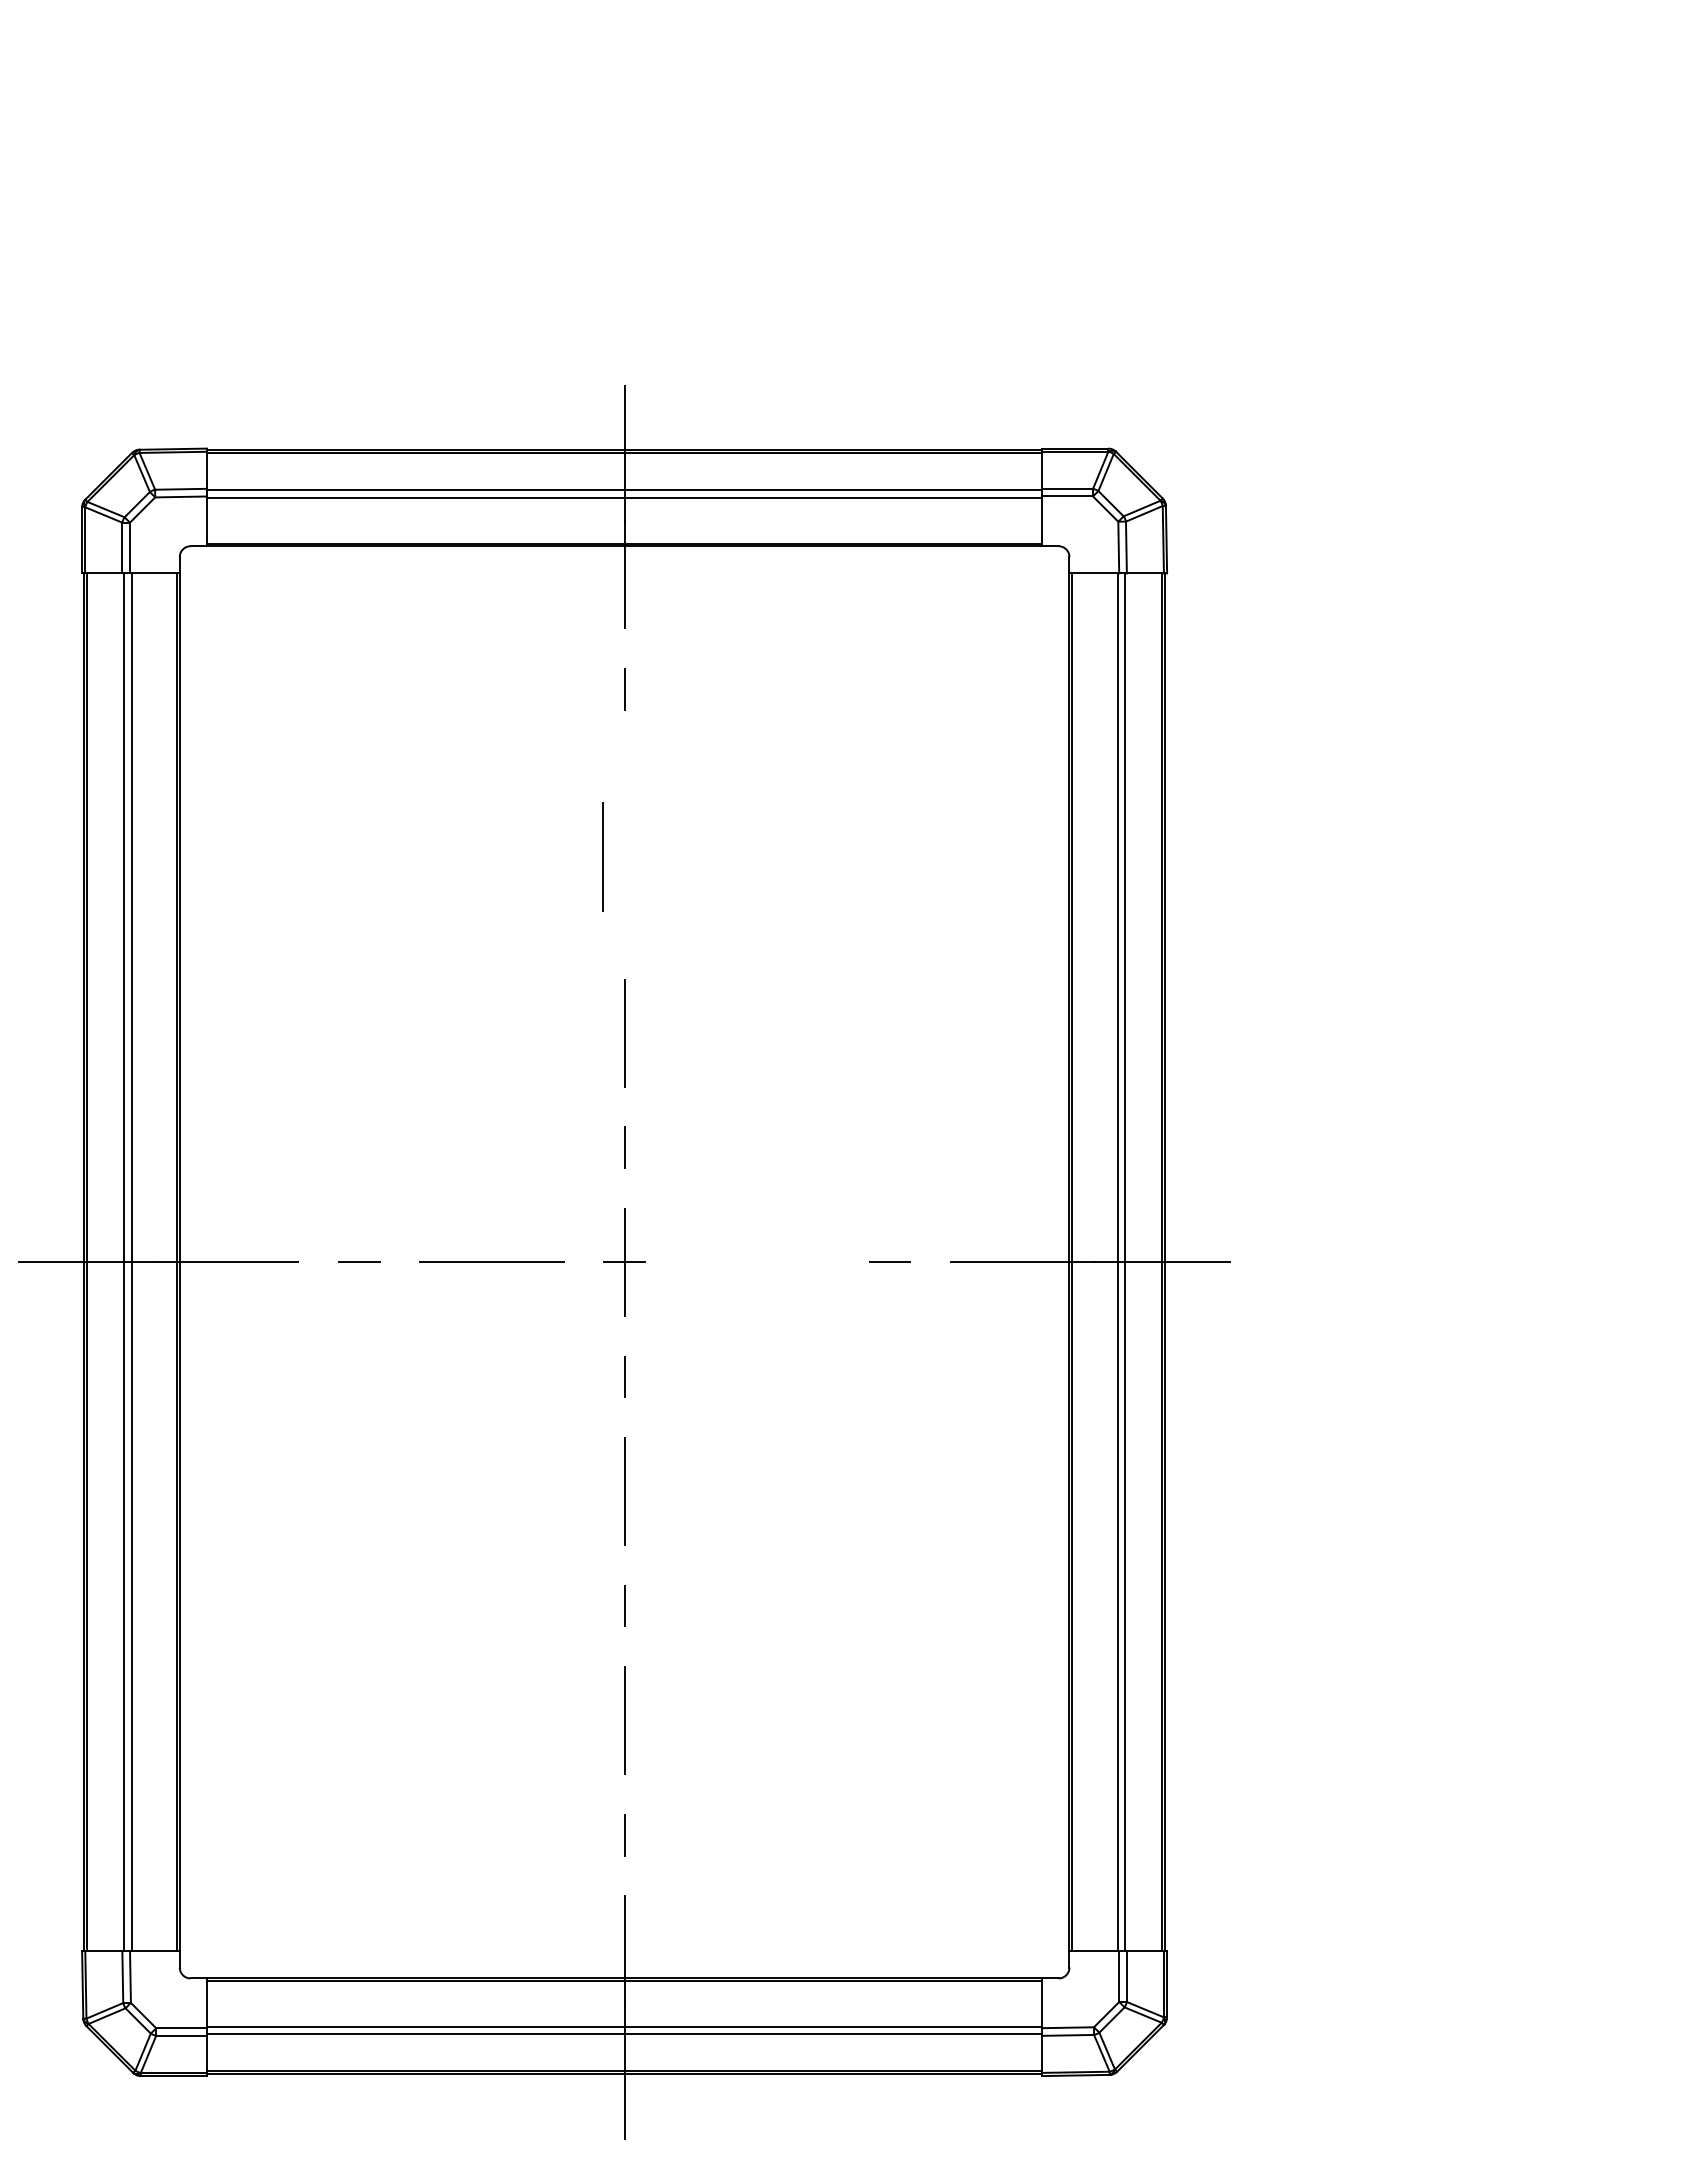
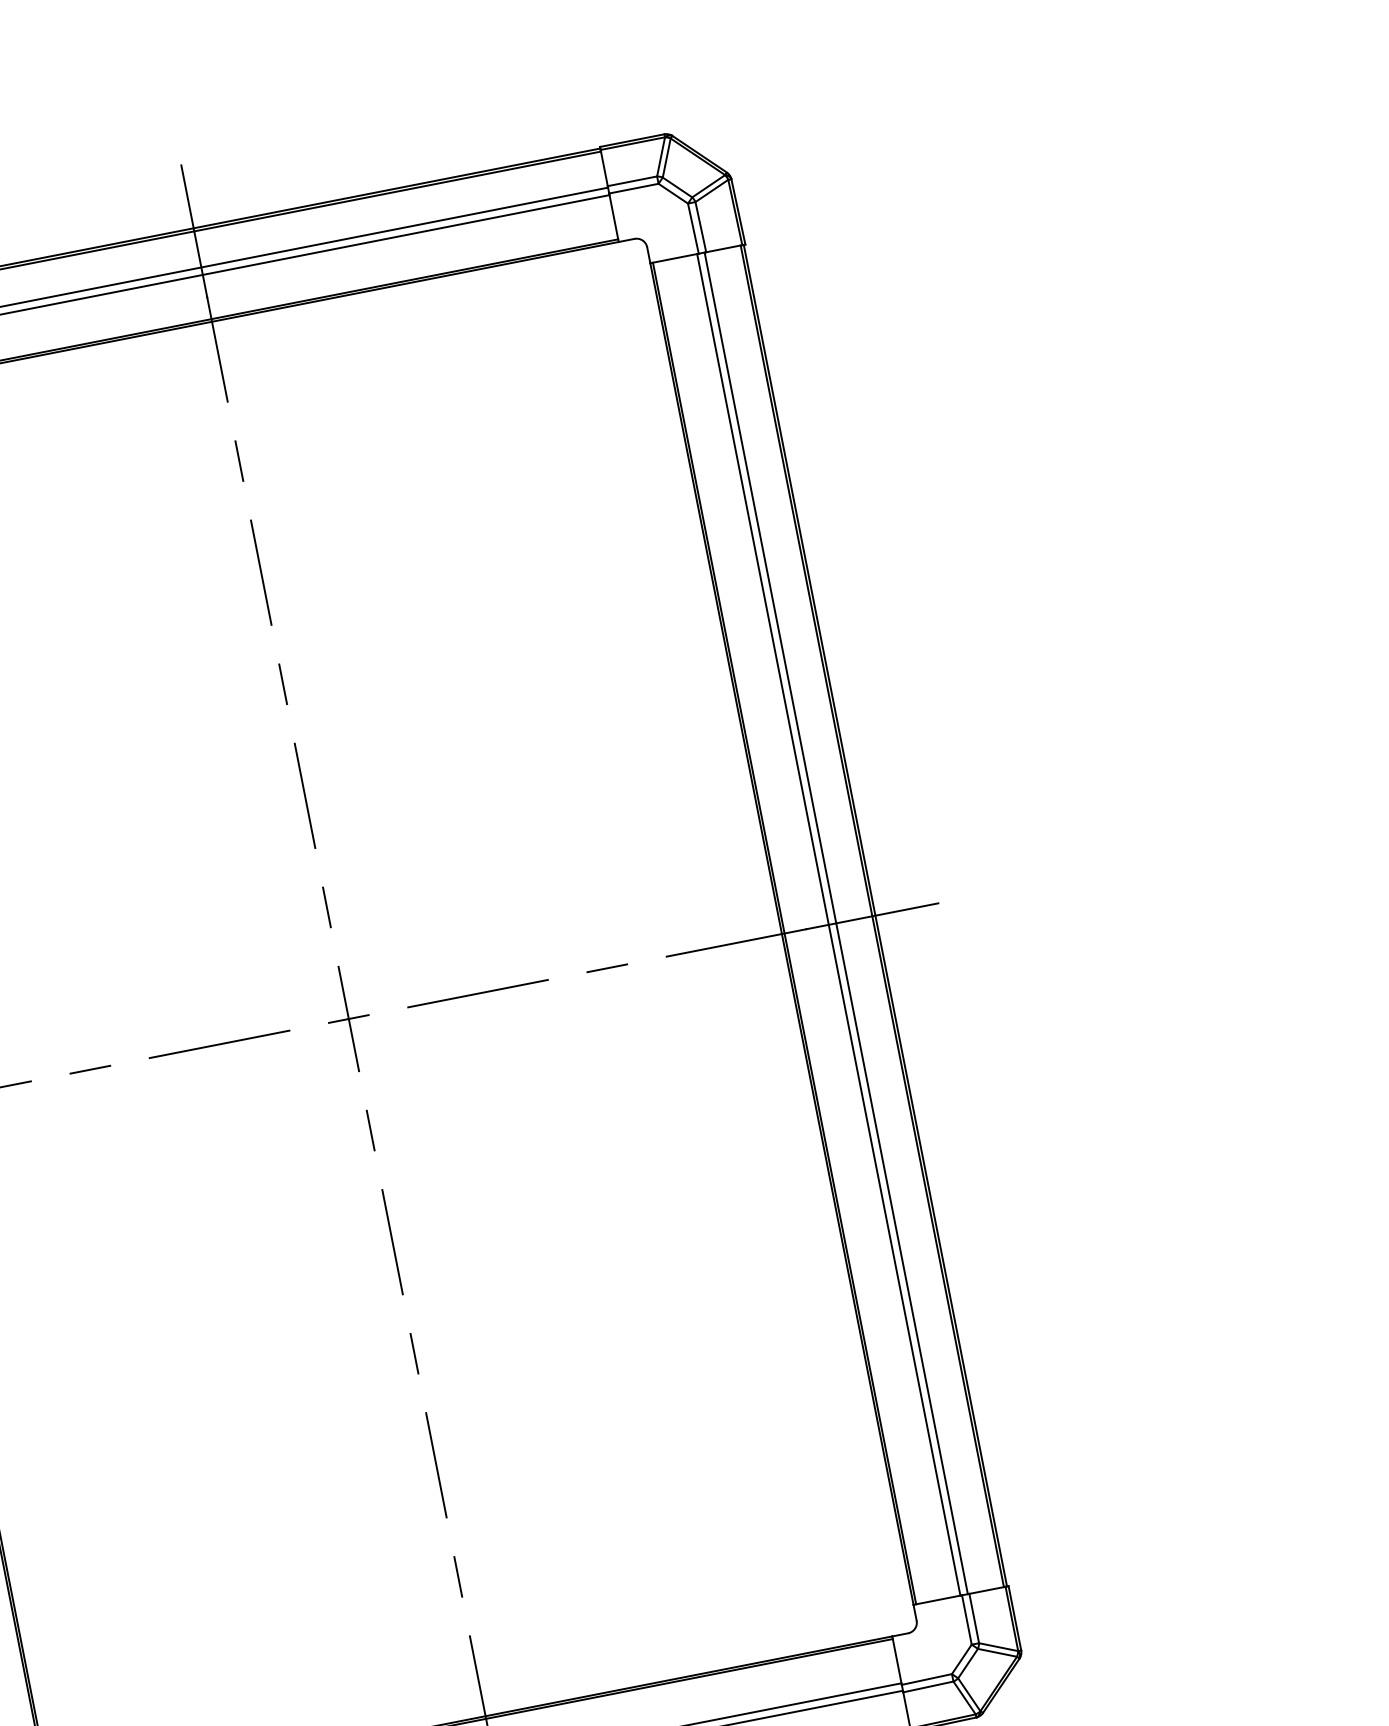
line: (602, 856) -> (261, 572), moved
line: (624, 918) -> (283, 684), added
line: (757, 1261) -> (478, 992), added

